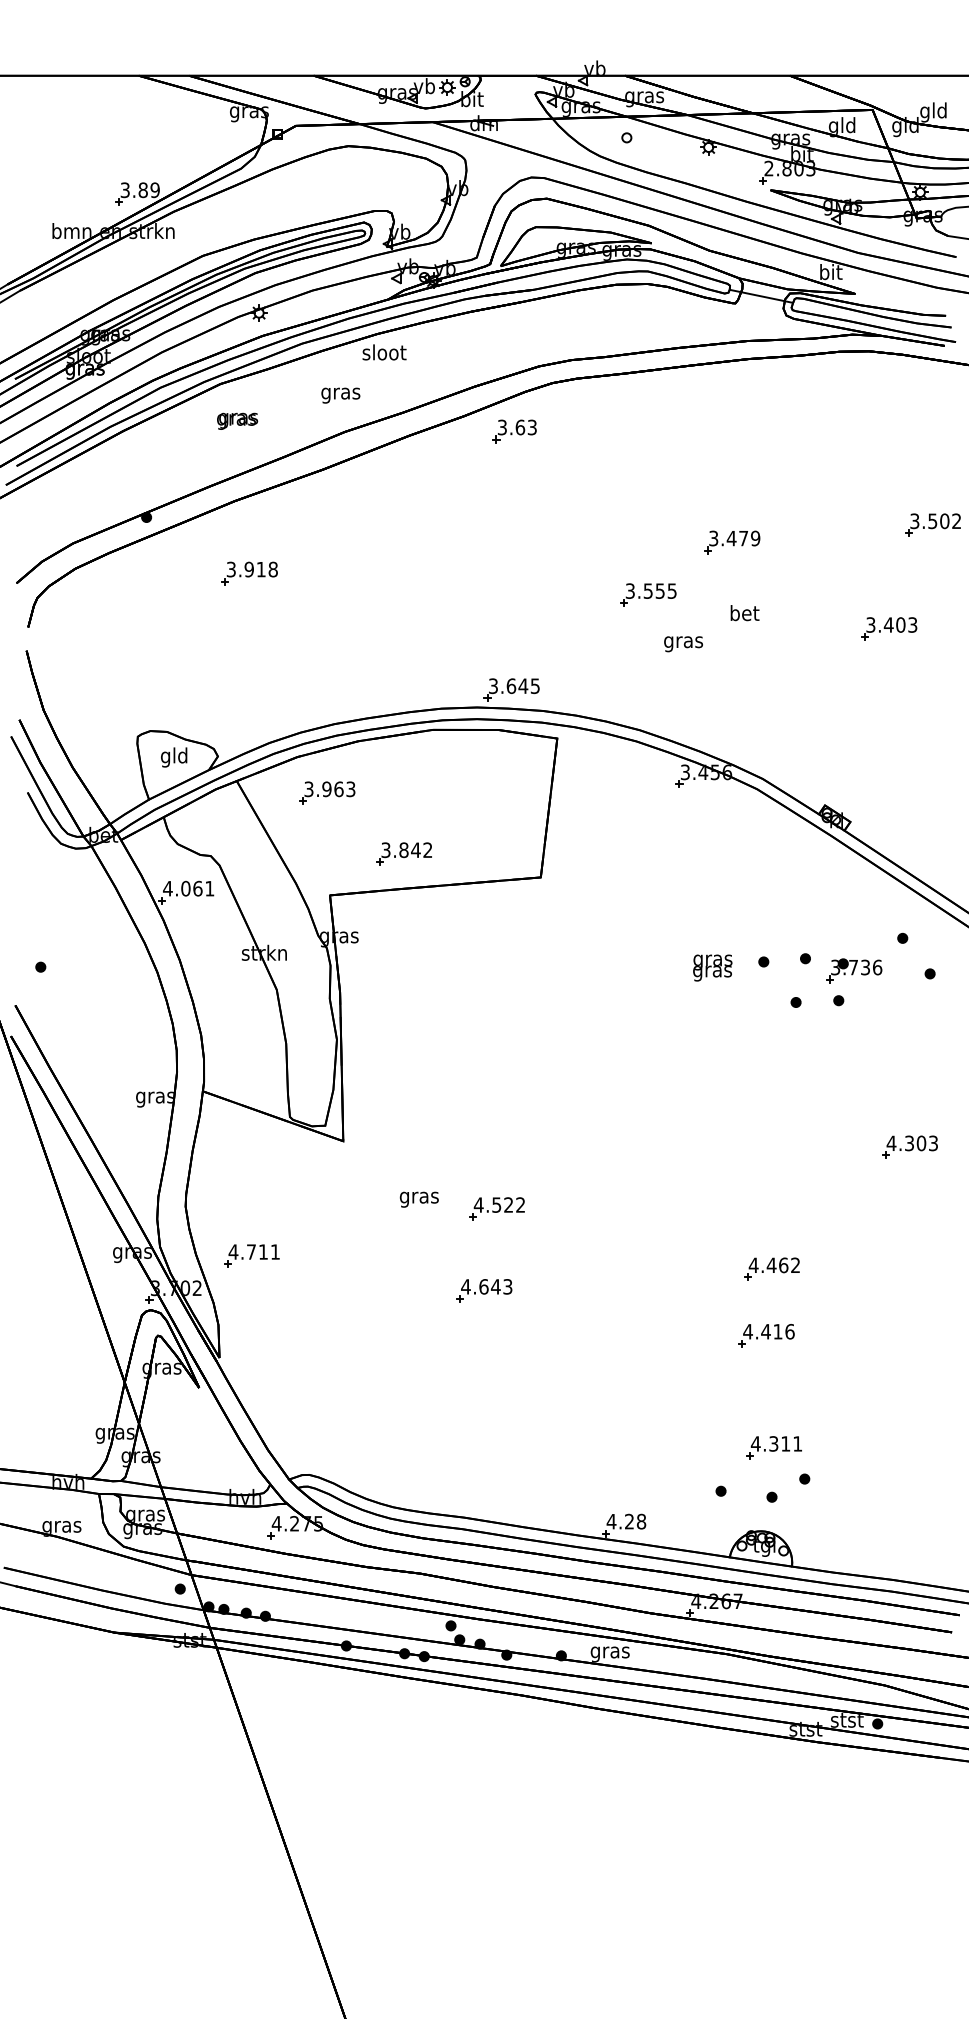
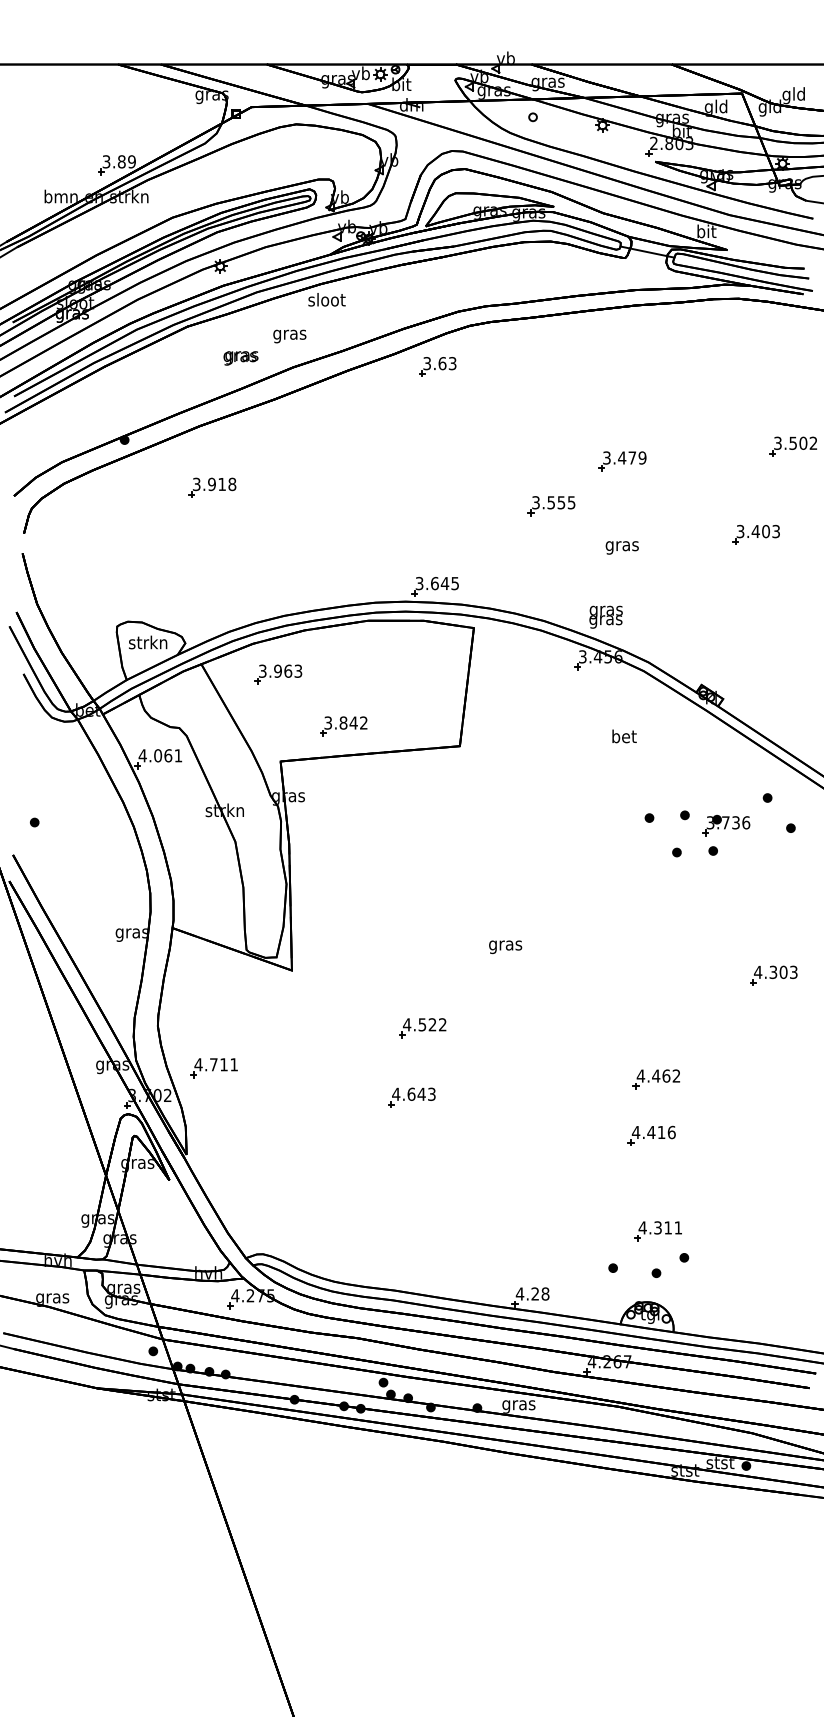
text: (236, 421) -> (240, 358), moved
text: (744, 613) -> (624, 736), moved
text: (682, 643) -> (621, 547), moved
text: (174, 756) -> (148, 643), gld -> strkn
text: (712, 967) -> (605, 616), moved
text: (419, 1200) -> (505, 947), moved

